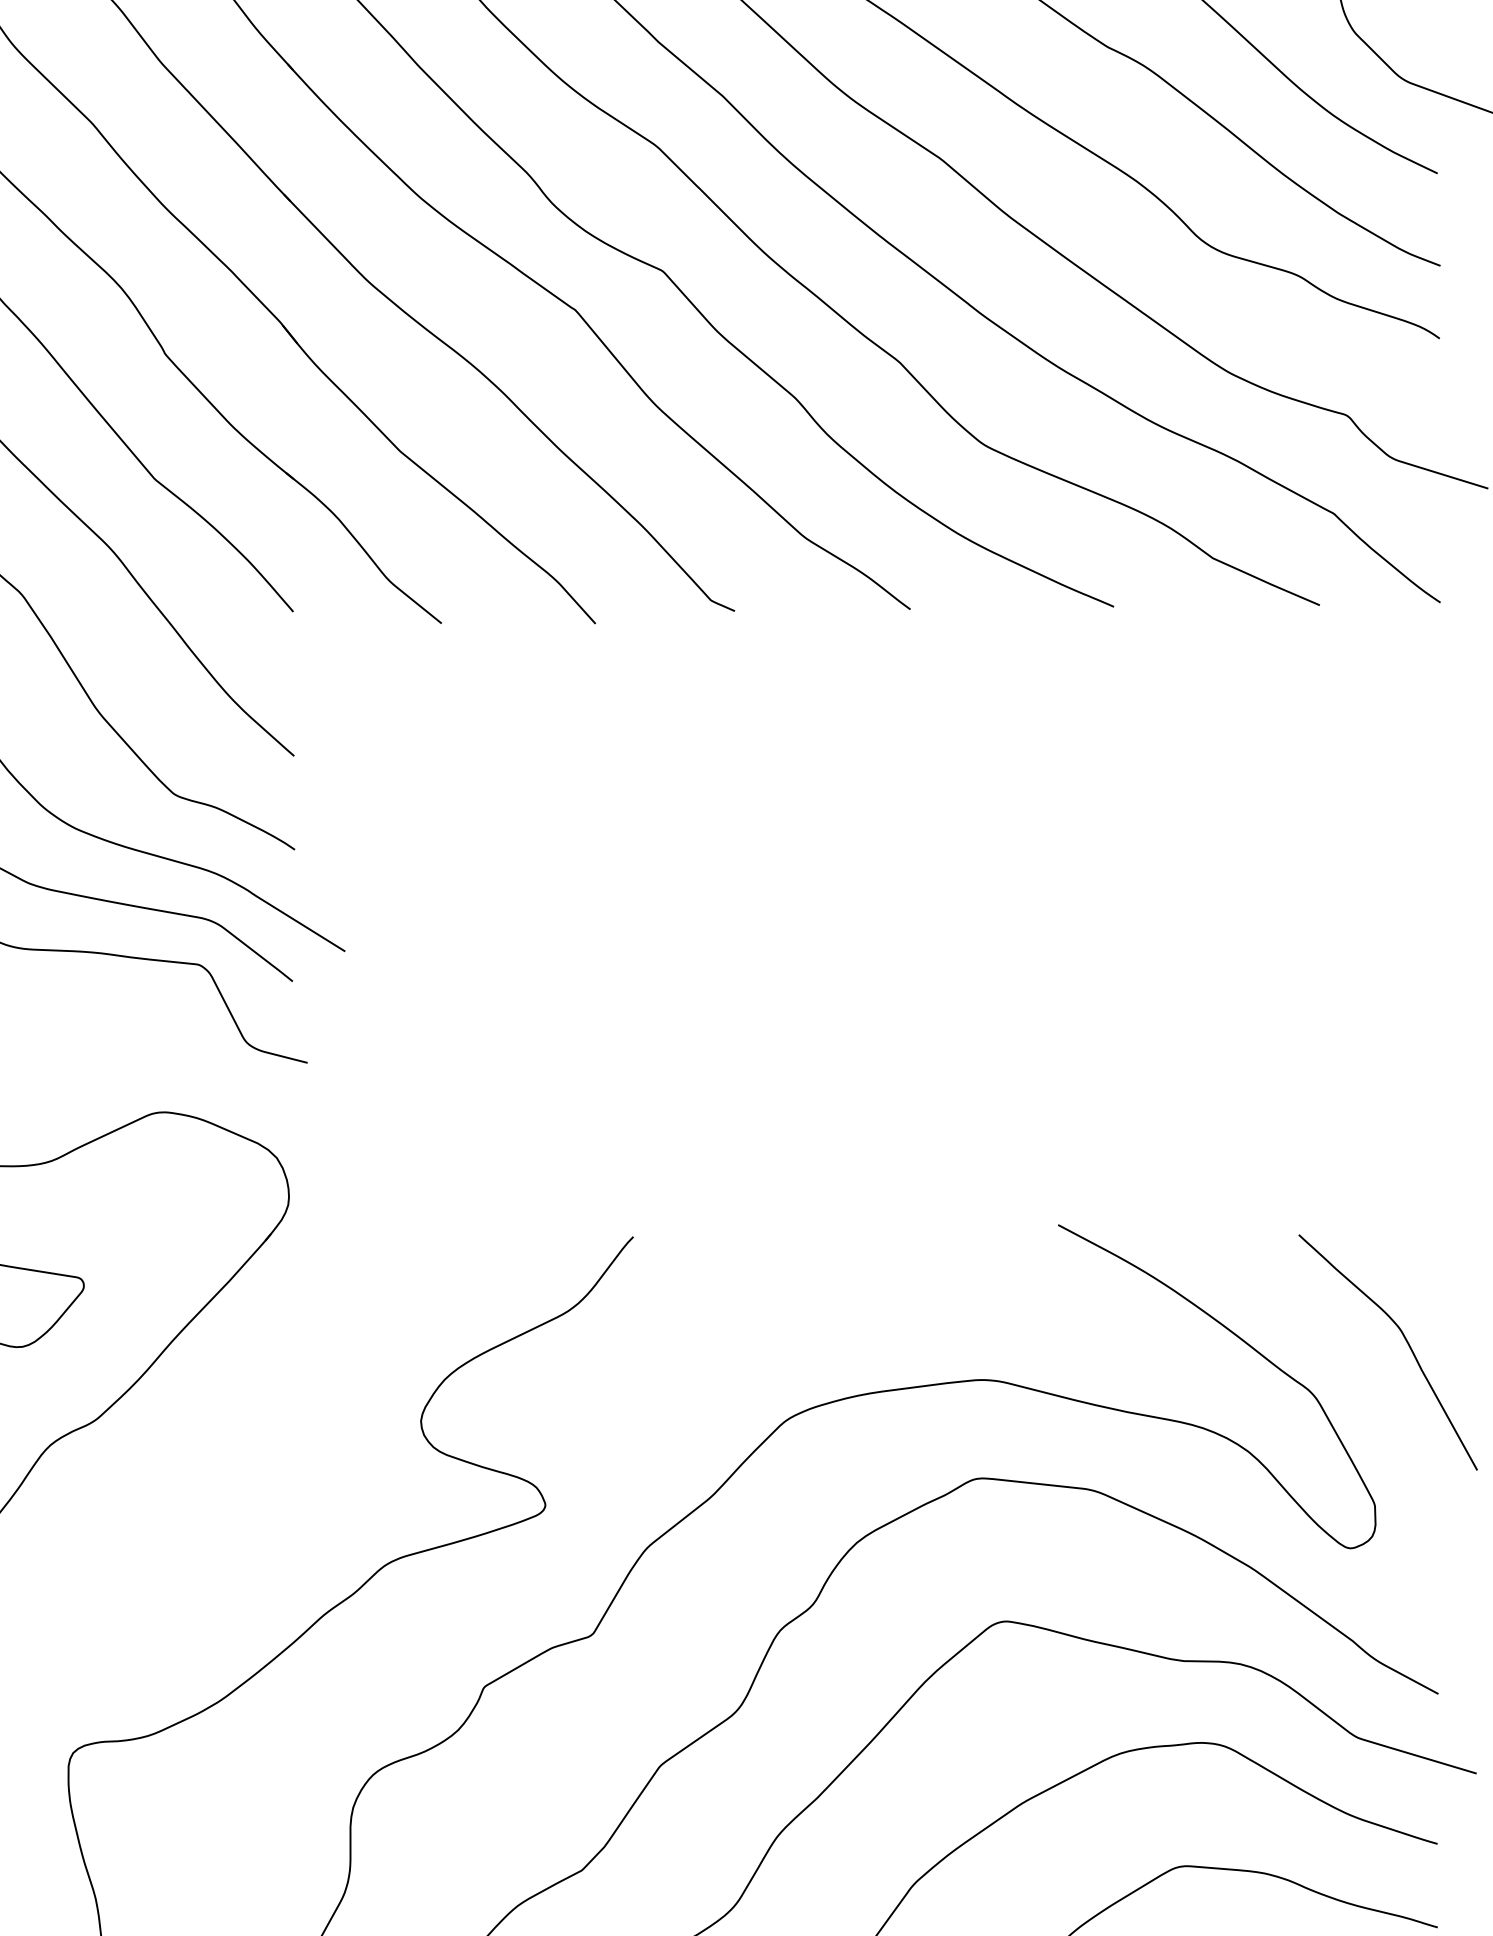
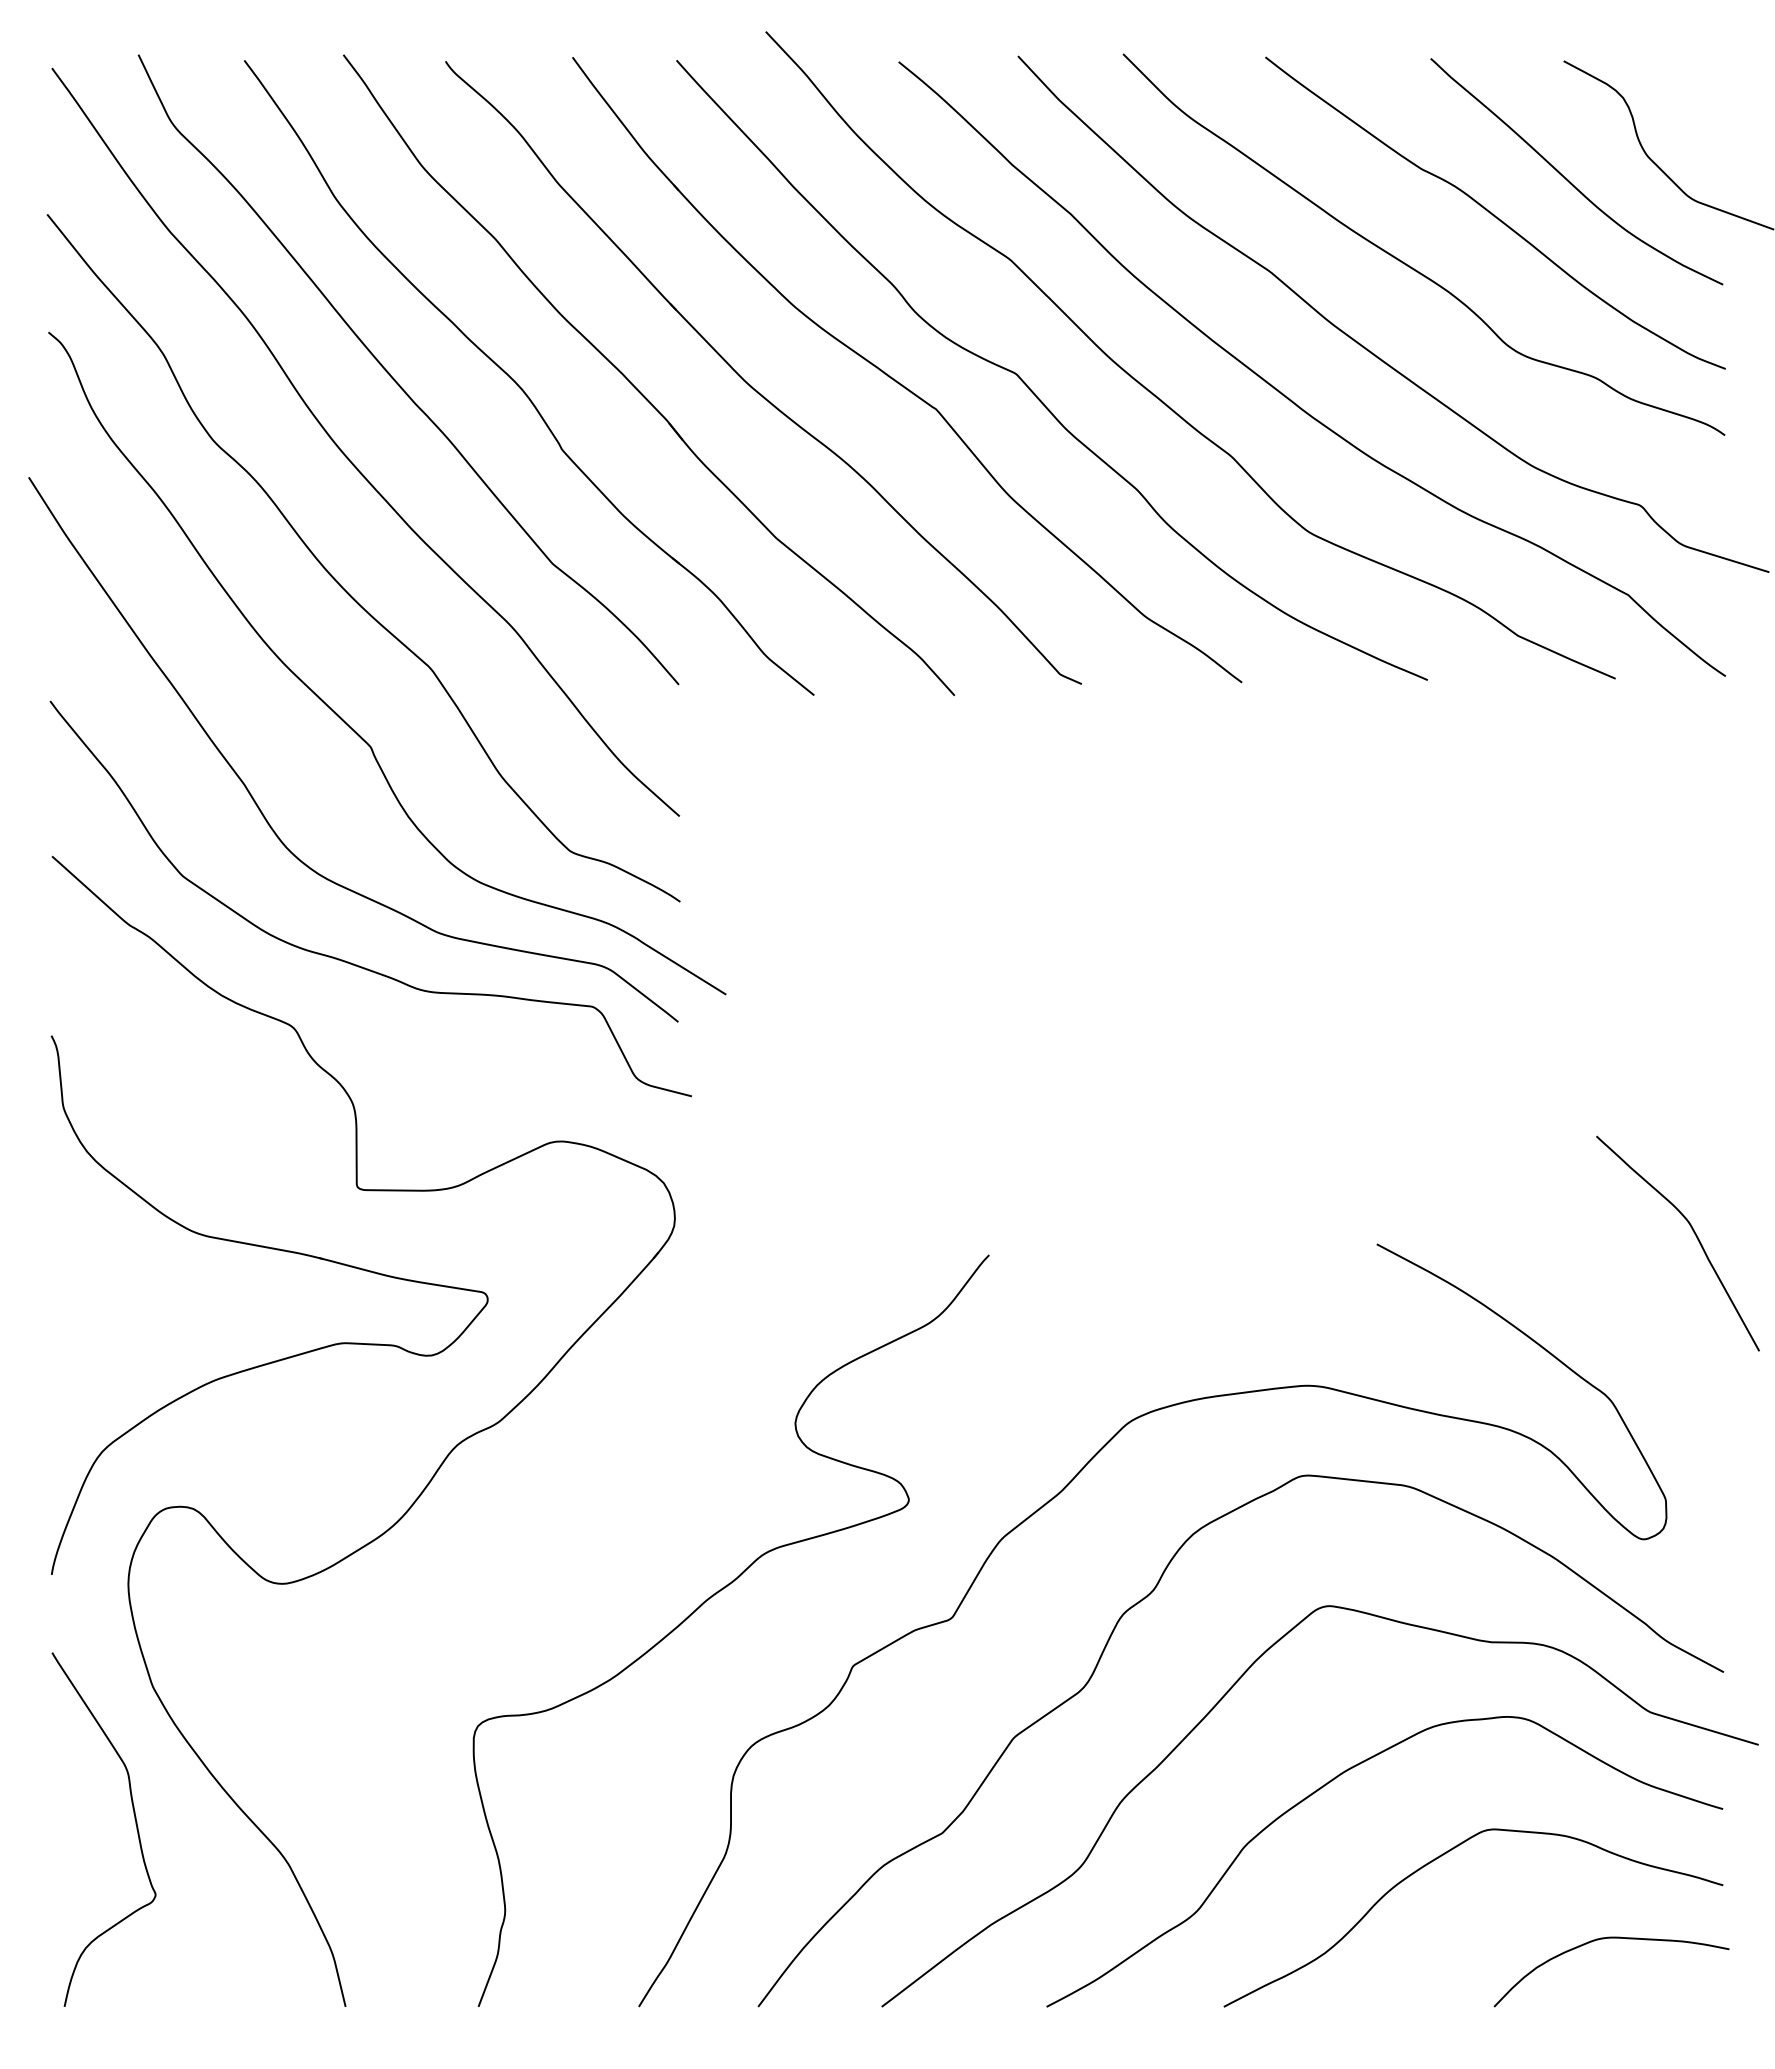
curve: (1406, 1342) -> (1694, 1234), moved

